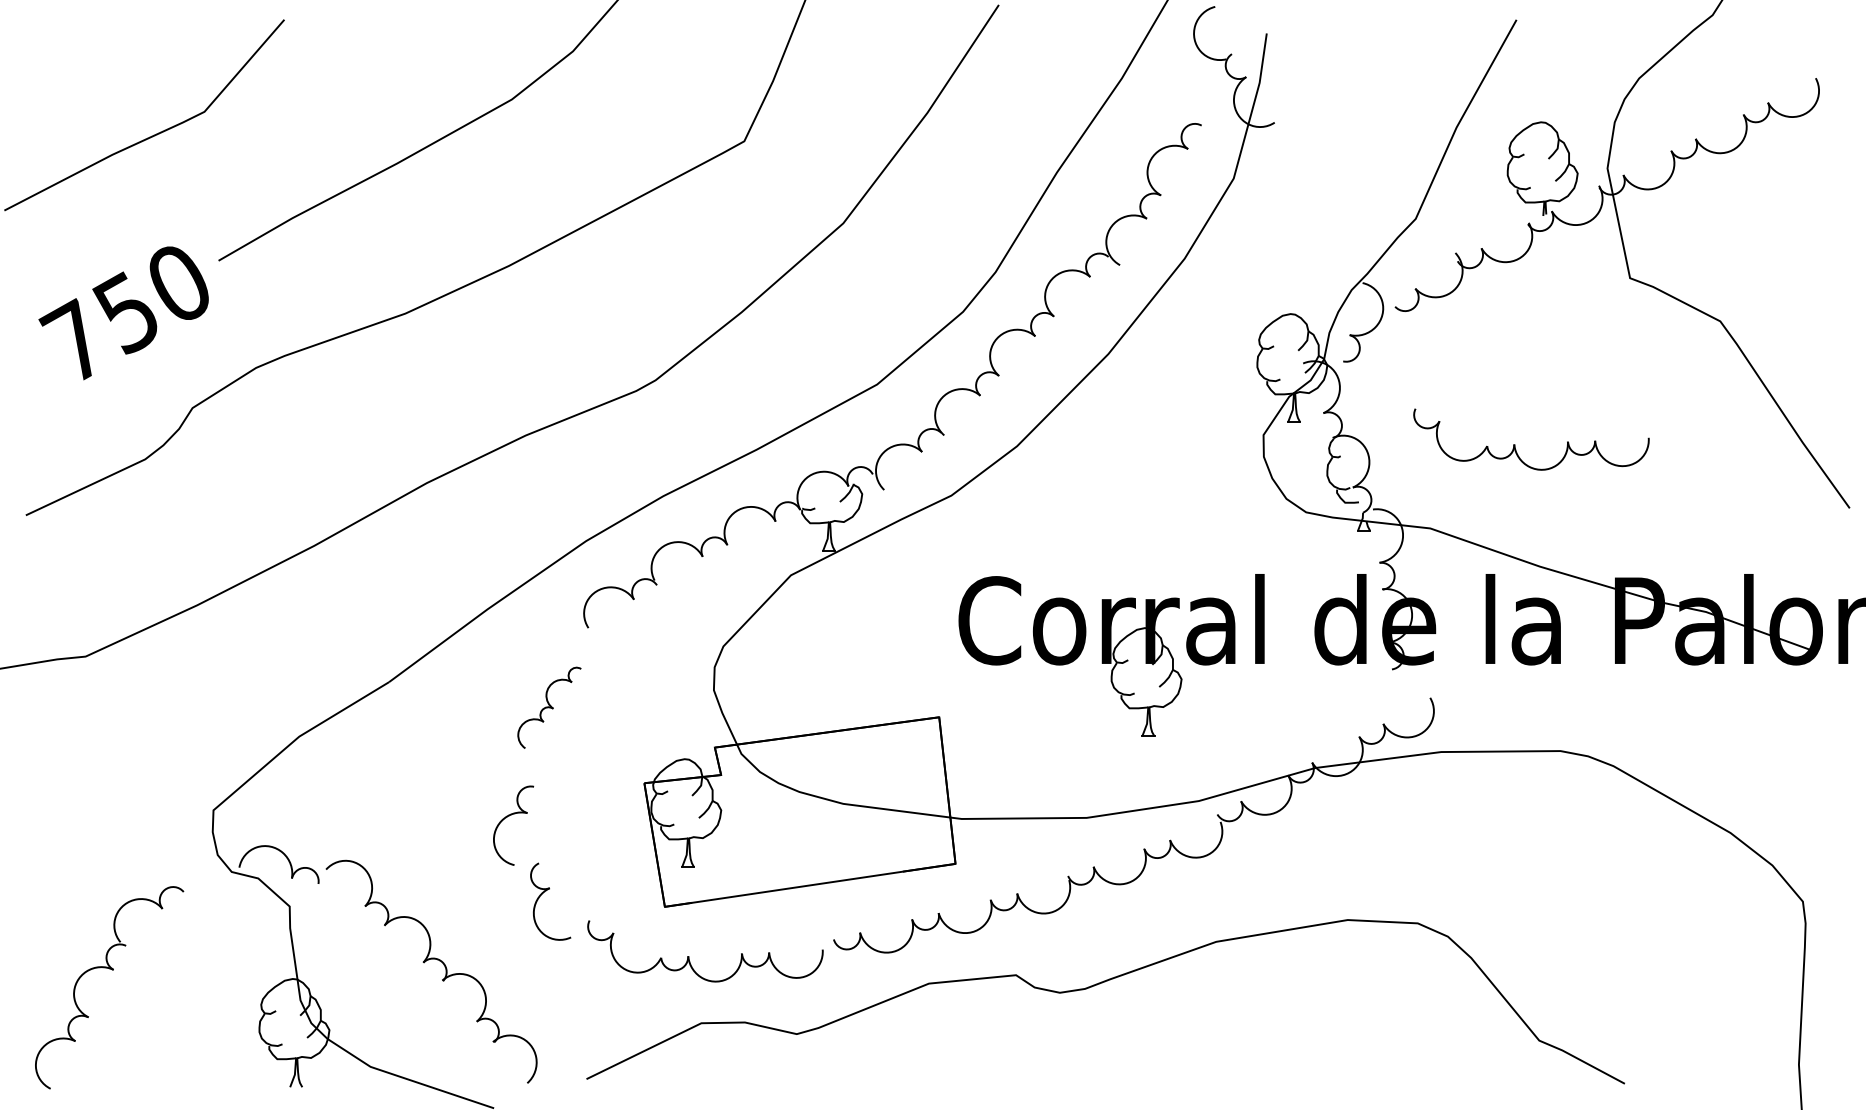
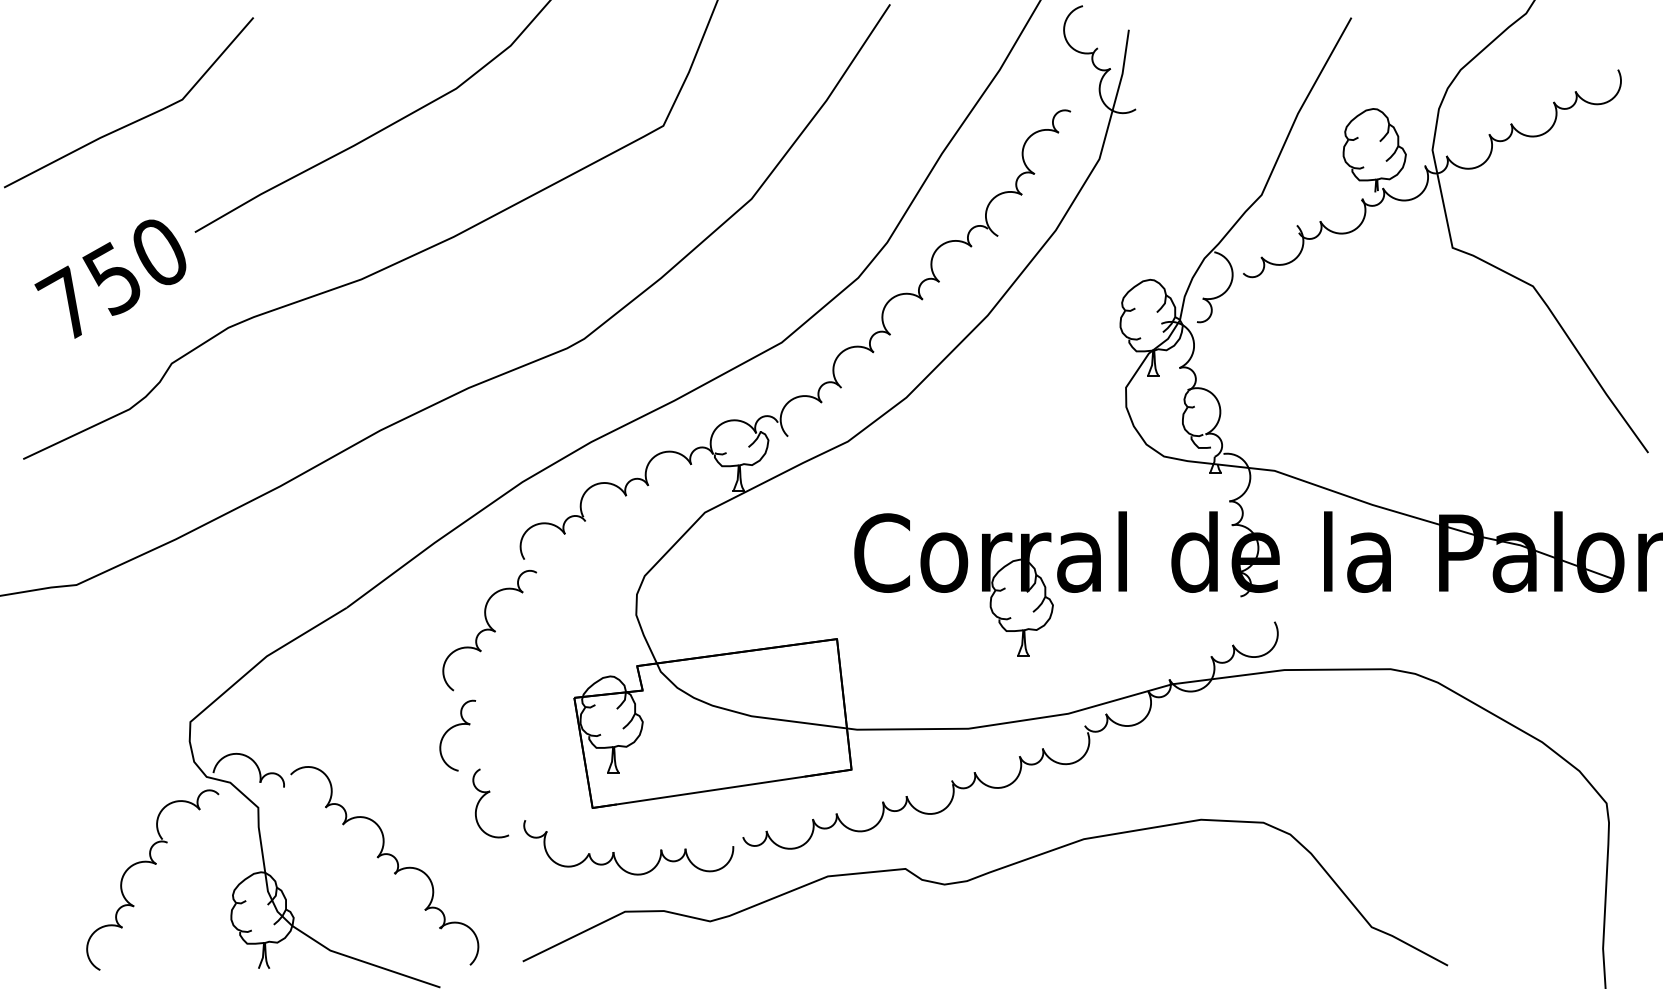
part: (1515, 445) -> (1350, 396), removed
part: (549, 707) -> (489, 630), size x1.67
part: (111, 970) -> (154, 864), moved

